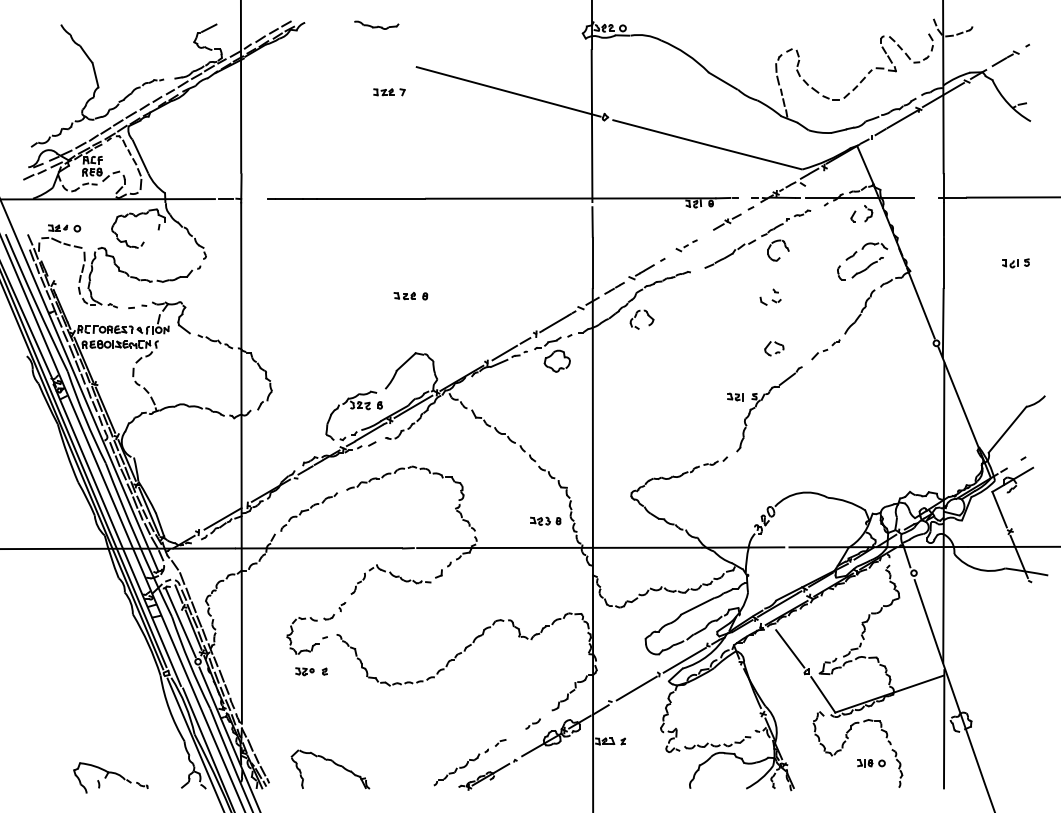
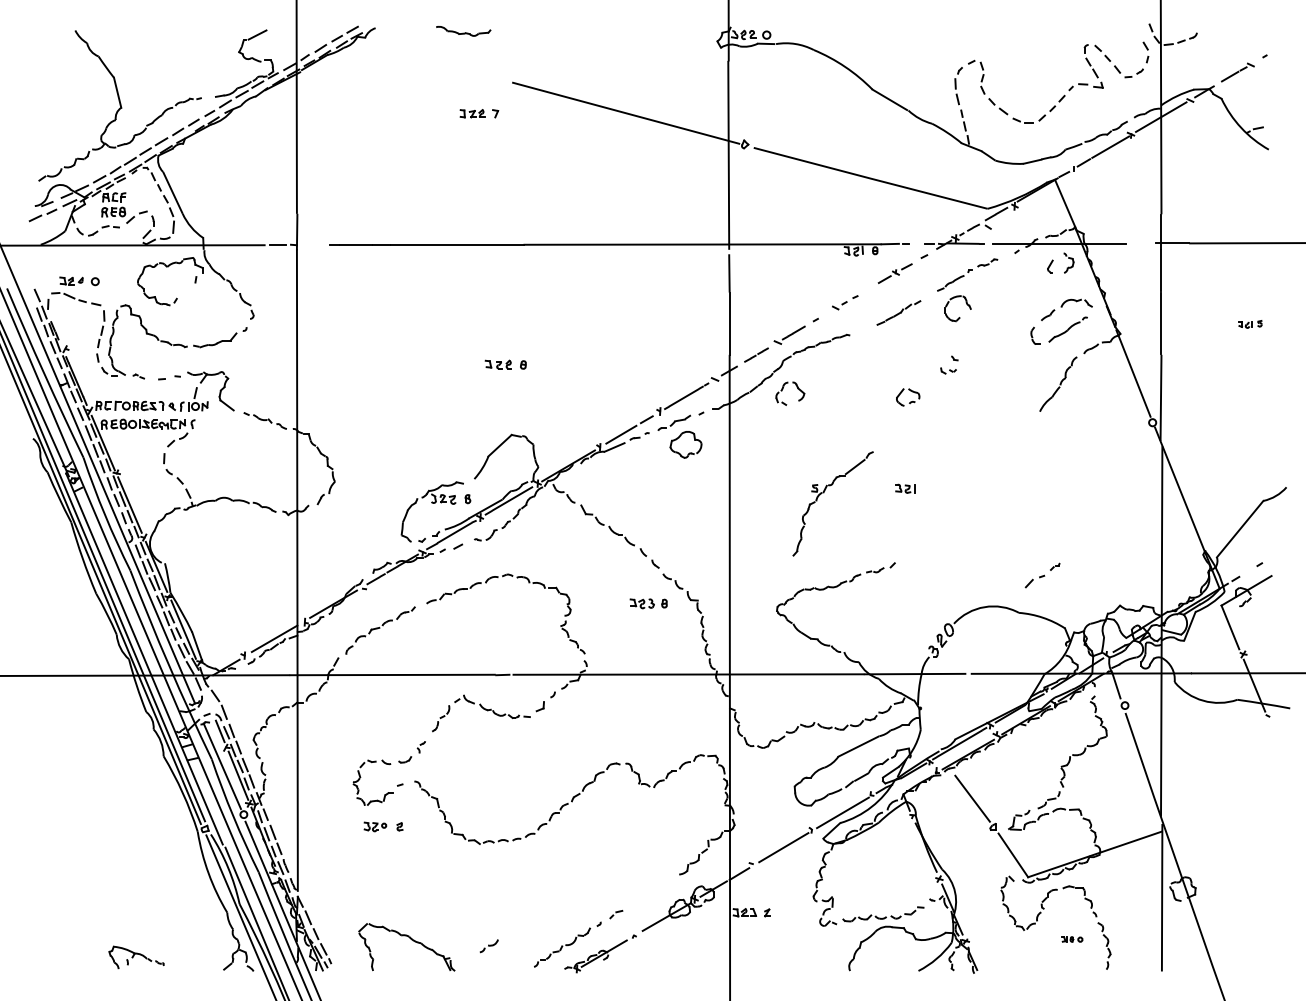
part: (729, 253) -> (898, 312), size x0.7
part: (1015, 263) -> (1250, 324), size x0.7
part: (770, 300) -> (948, 370), size x0.6
part: (774, 348) -> (908, 397), moved
part: (825, 349) -> (1042, 575), moved
part: (761, 400) -> (823, 493), moved
part: (545, 521) -> (648, 603), moved
part: (532, 724) -> (488, 946), moved
part: (871, 763) -> (1072, 939), size x0.6
part: (110, 777) -> (136, 957), size x0.6

